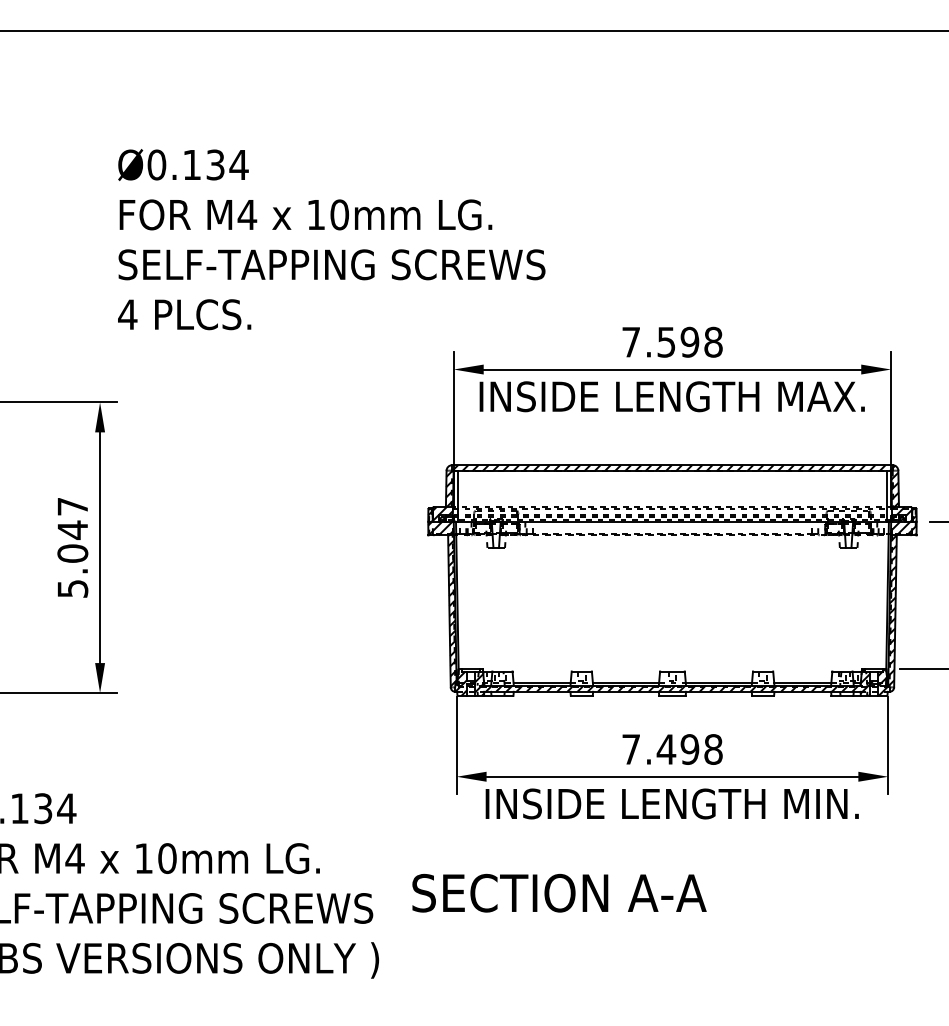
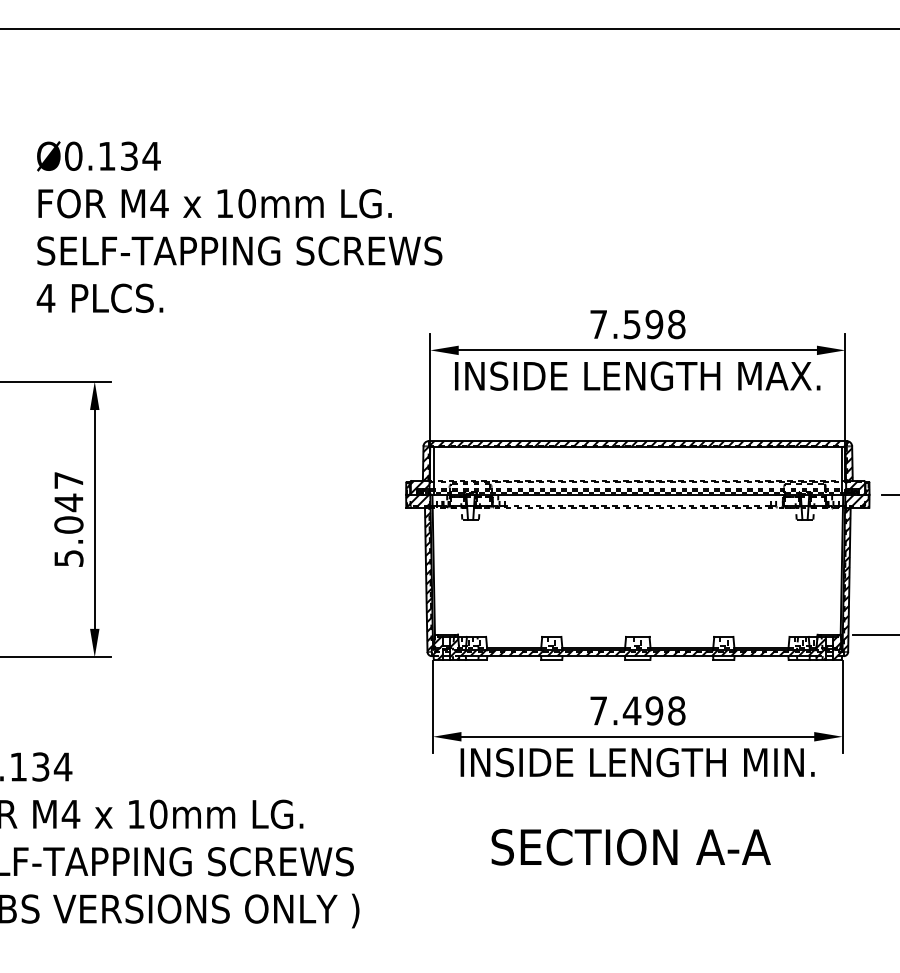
text: (331, 239) -> (239, 227), moved
text: (559, 892) -> (631, 846), moved

